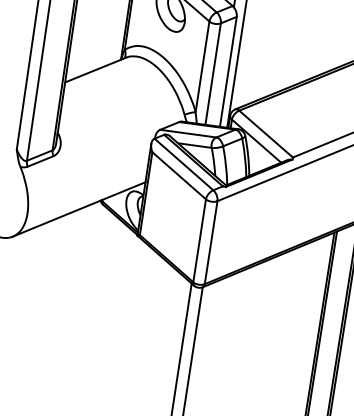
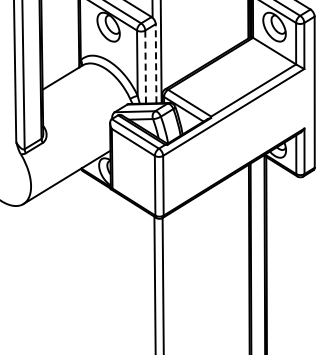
line: (228, 71) -> (156, 63), solid -> dashed
line: (212, 74) -> (145, 67), solid -> dashed

